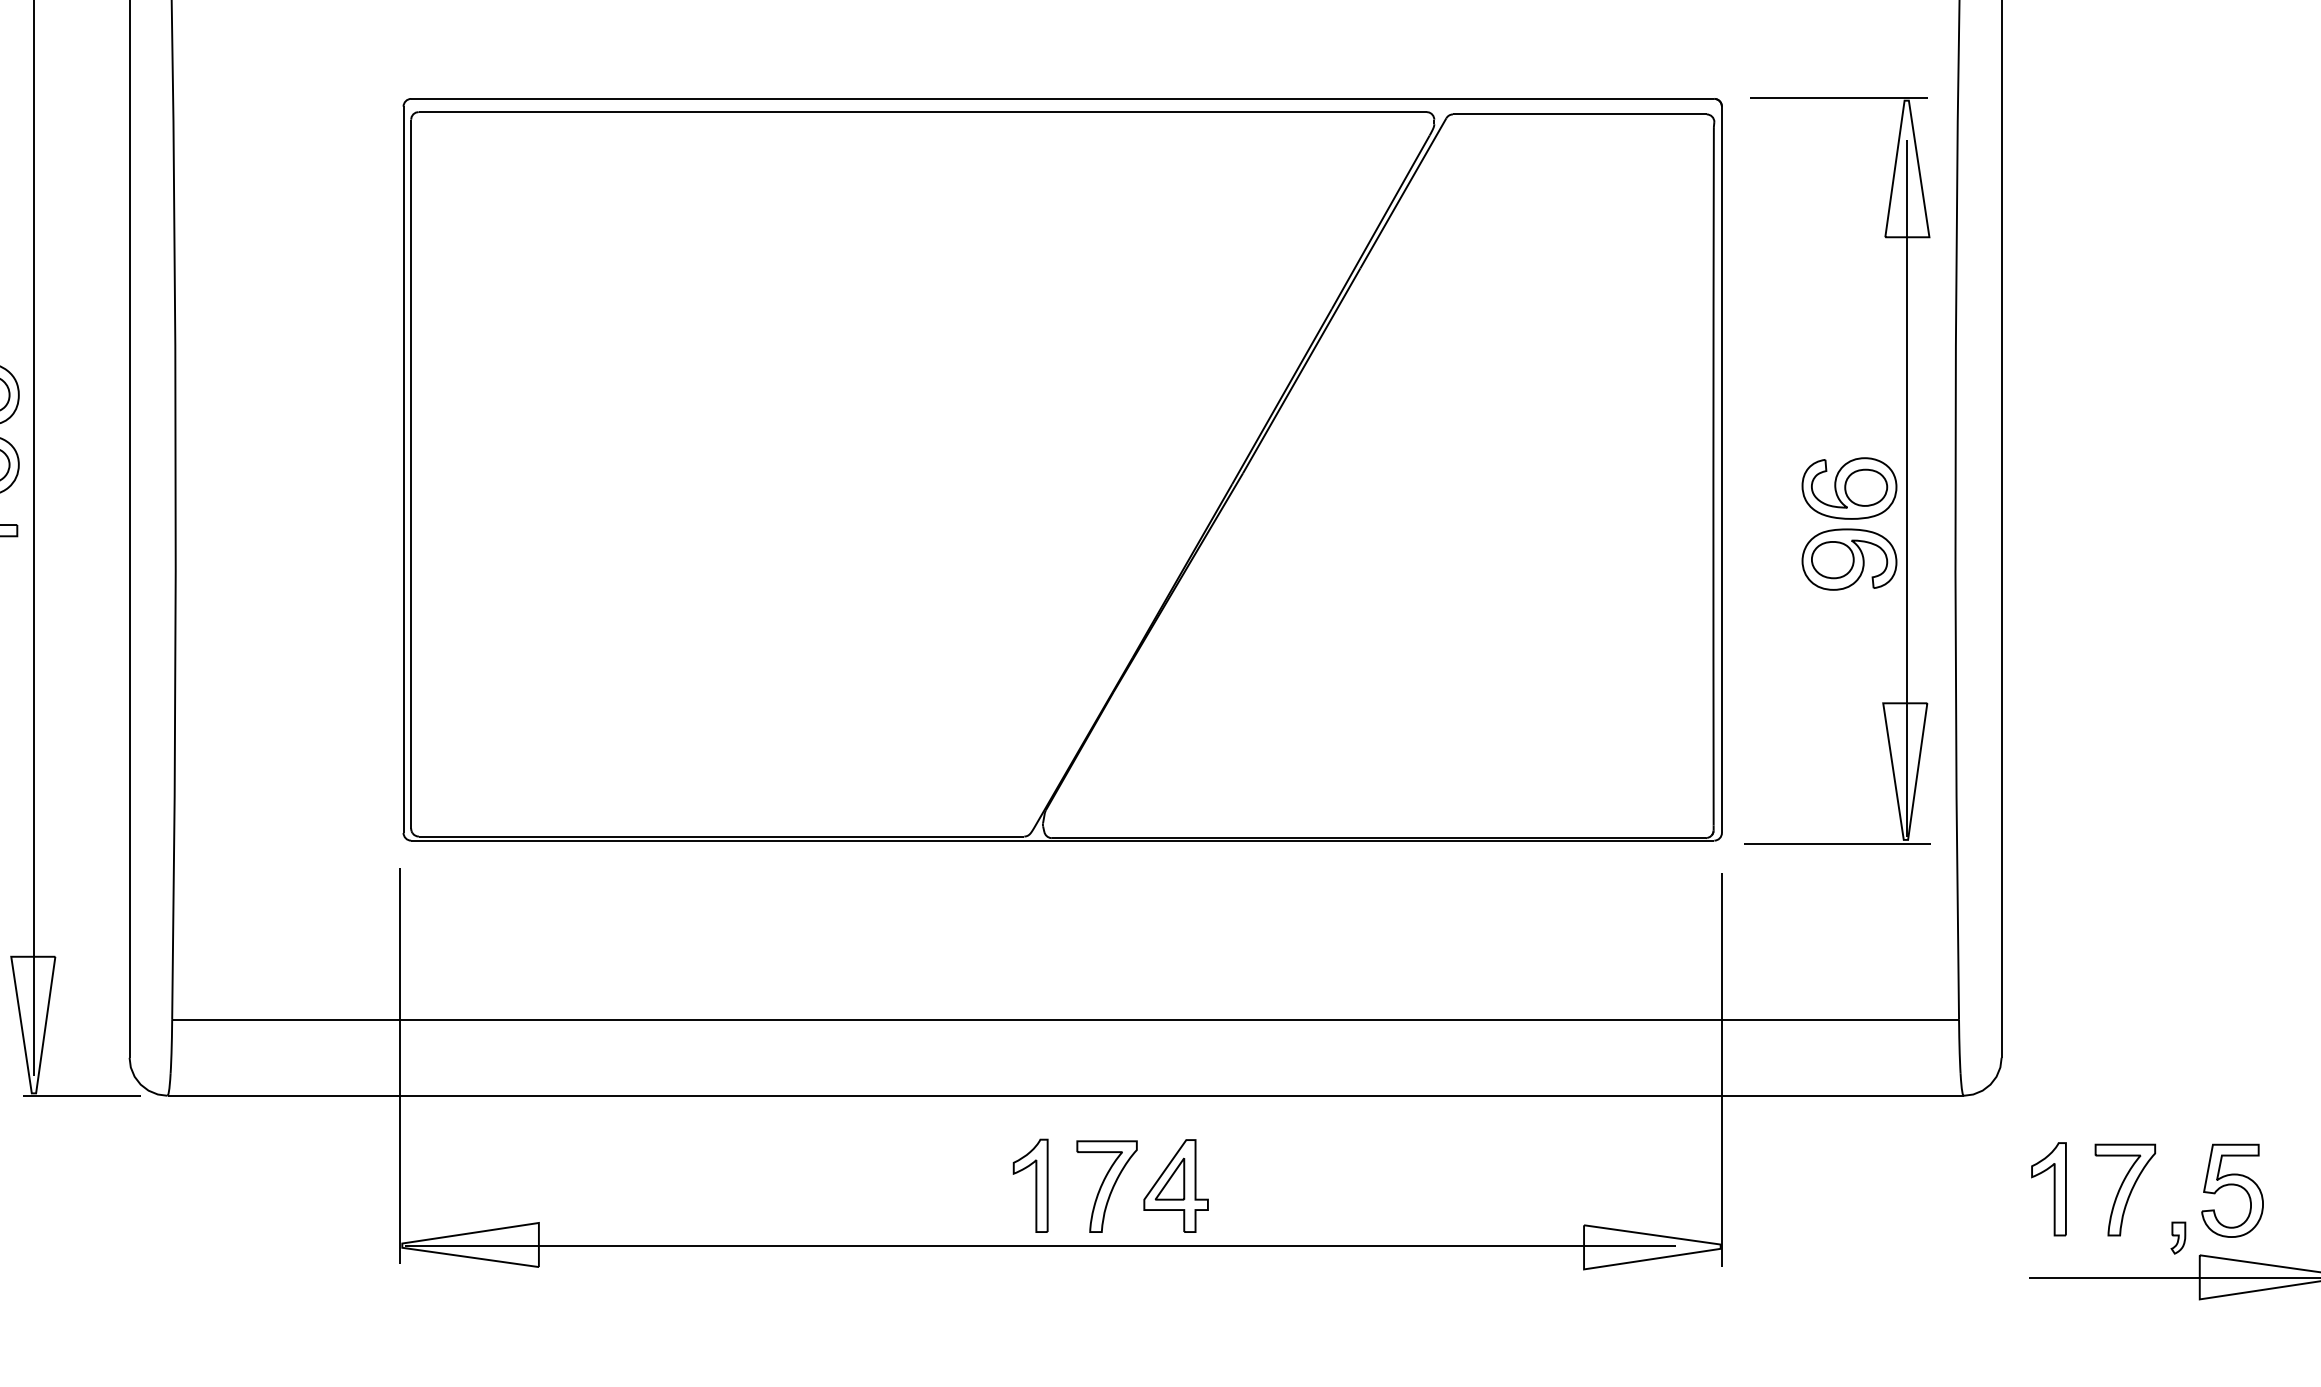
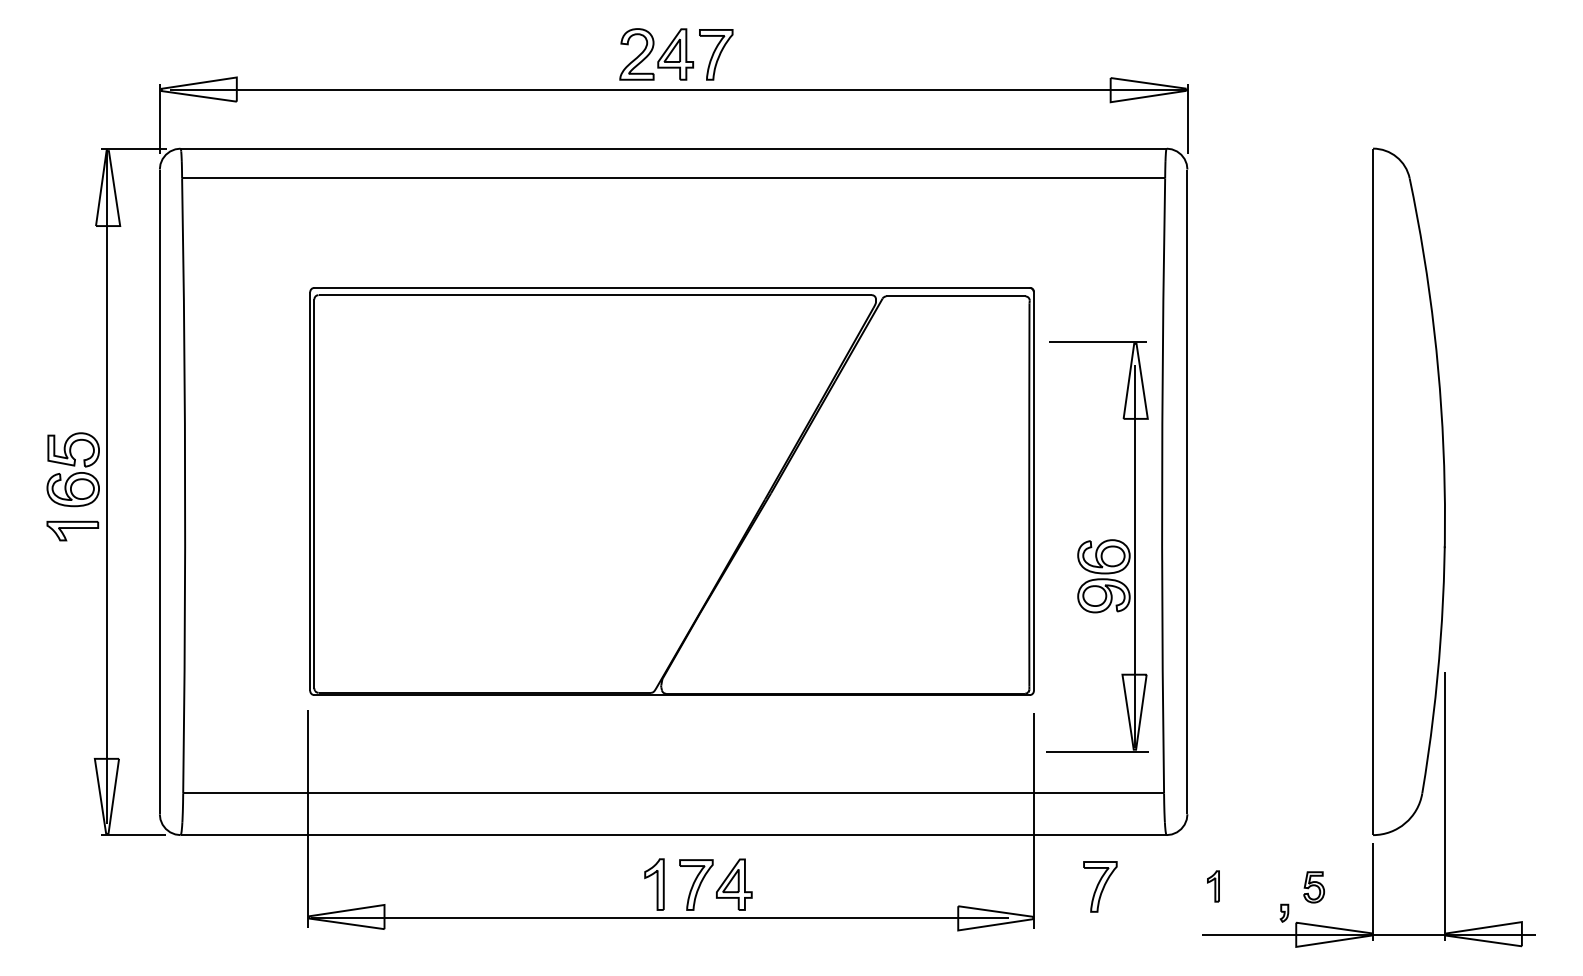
part: (1837, 469) -> (1097, 546), moved
part: (2049, 1189) -> (1213, 886), size x0.6
part: (2125, 1189) -> (1100, 886), moved
part: (2231, 1191) -> (1313, 887), size x0.6

